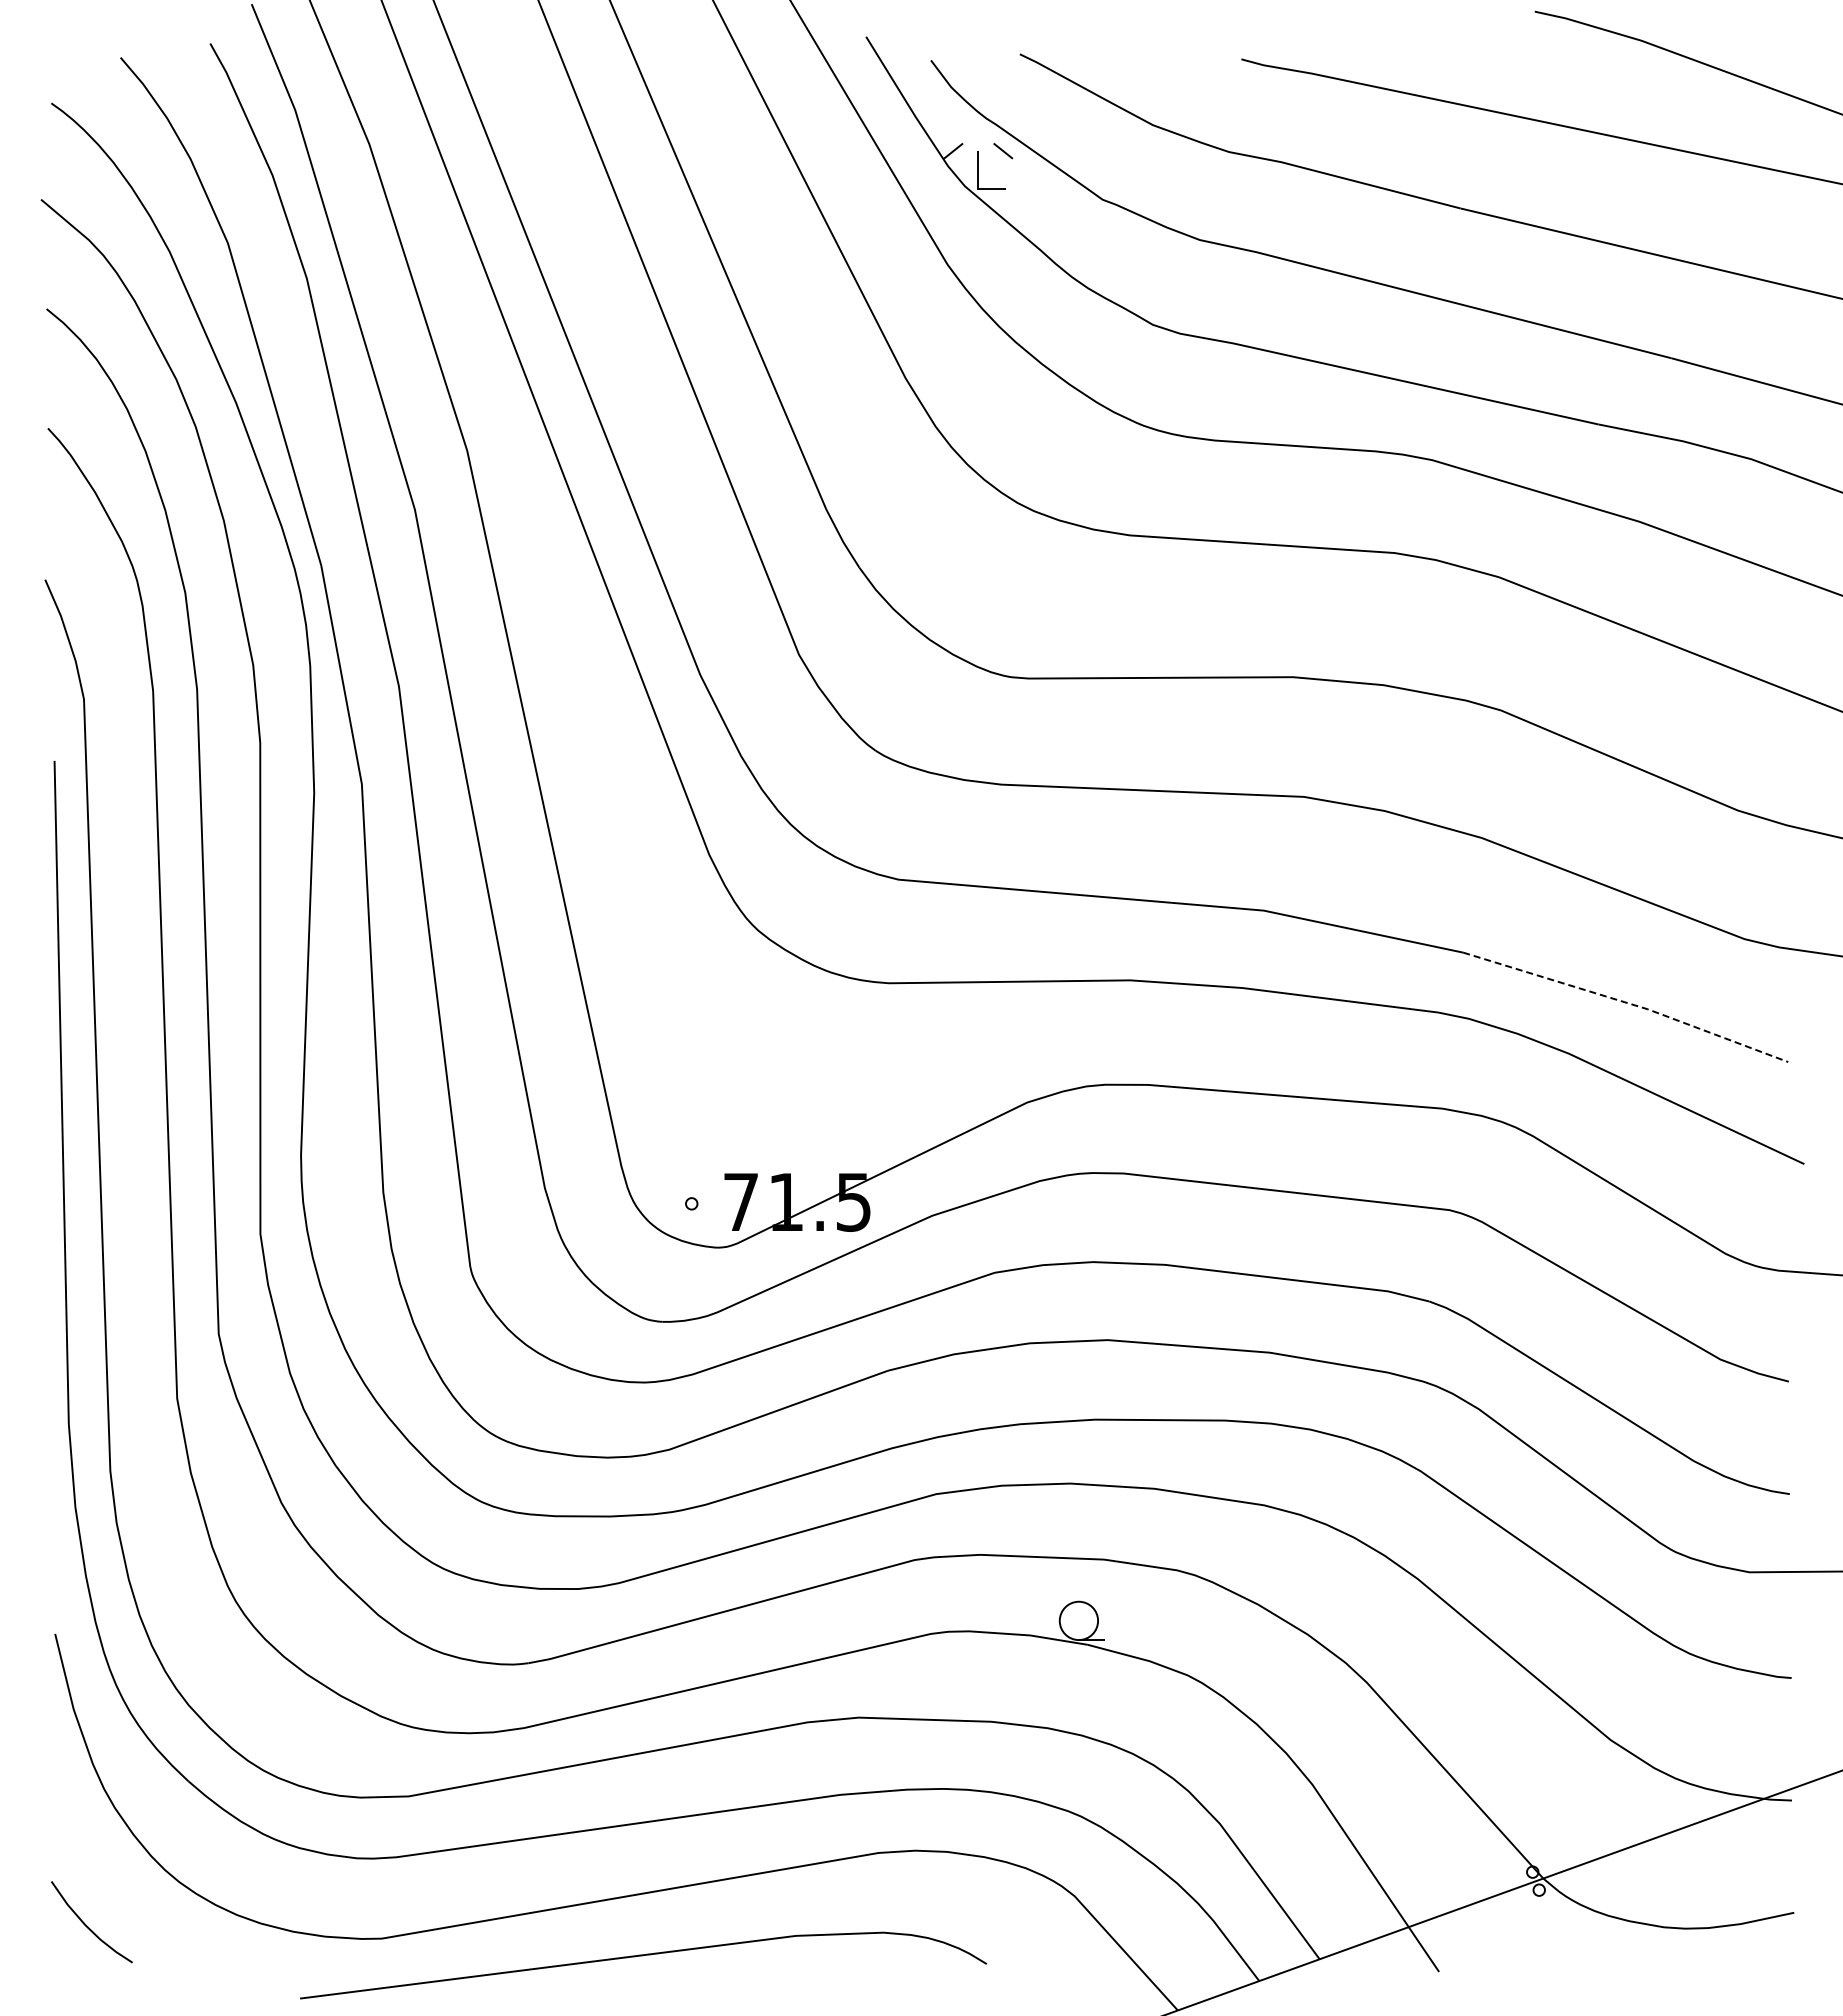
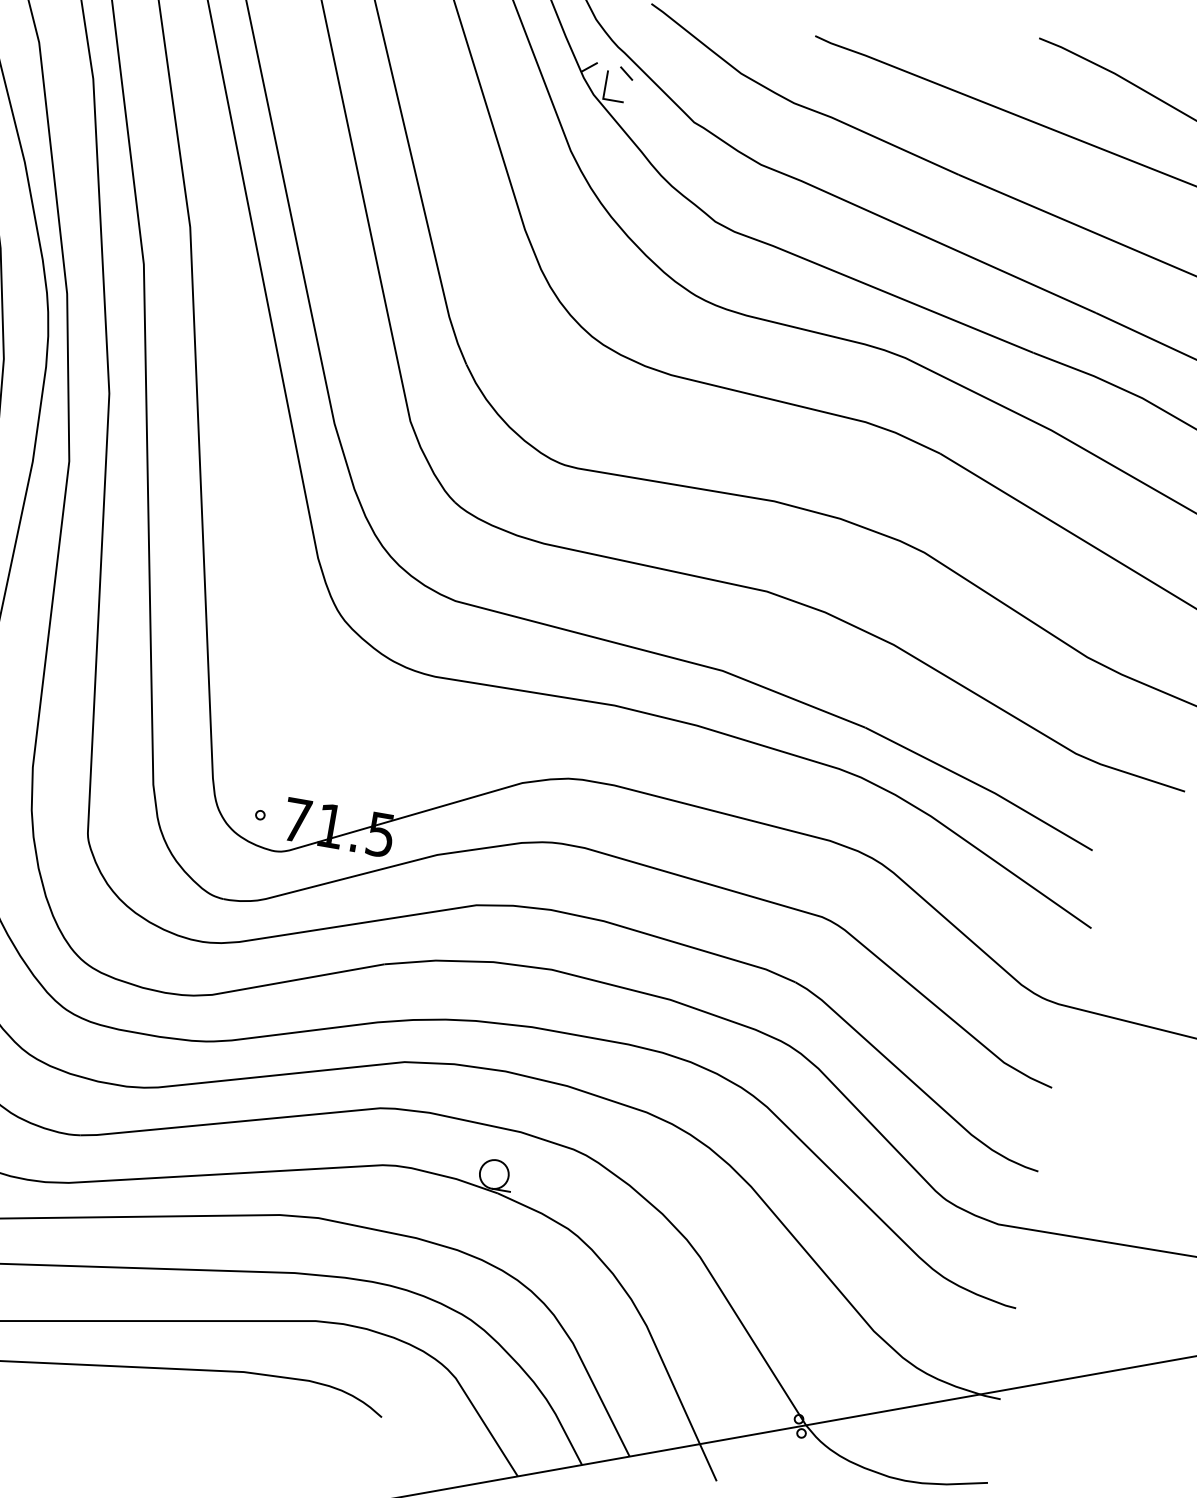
line: (1627, 1003) -> (980, 786), dashed -> solid

